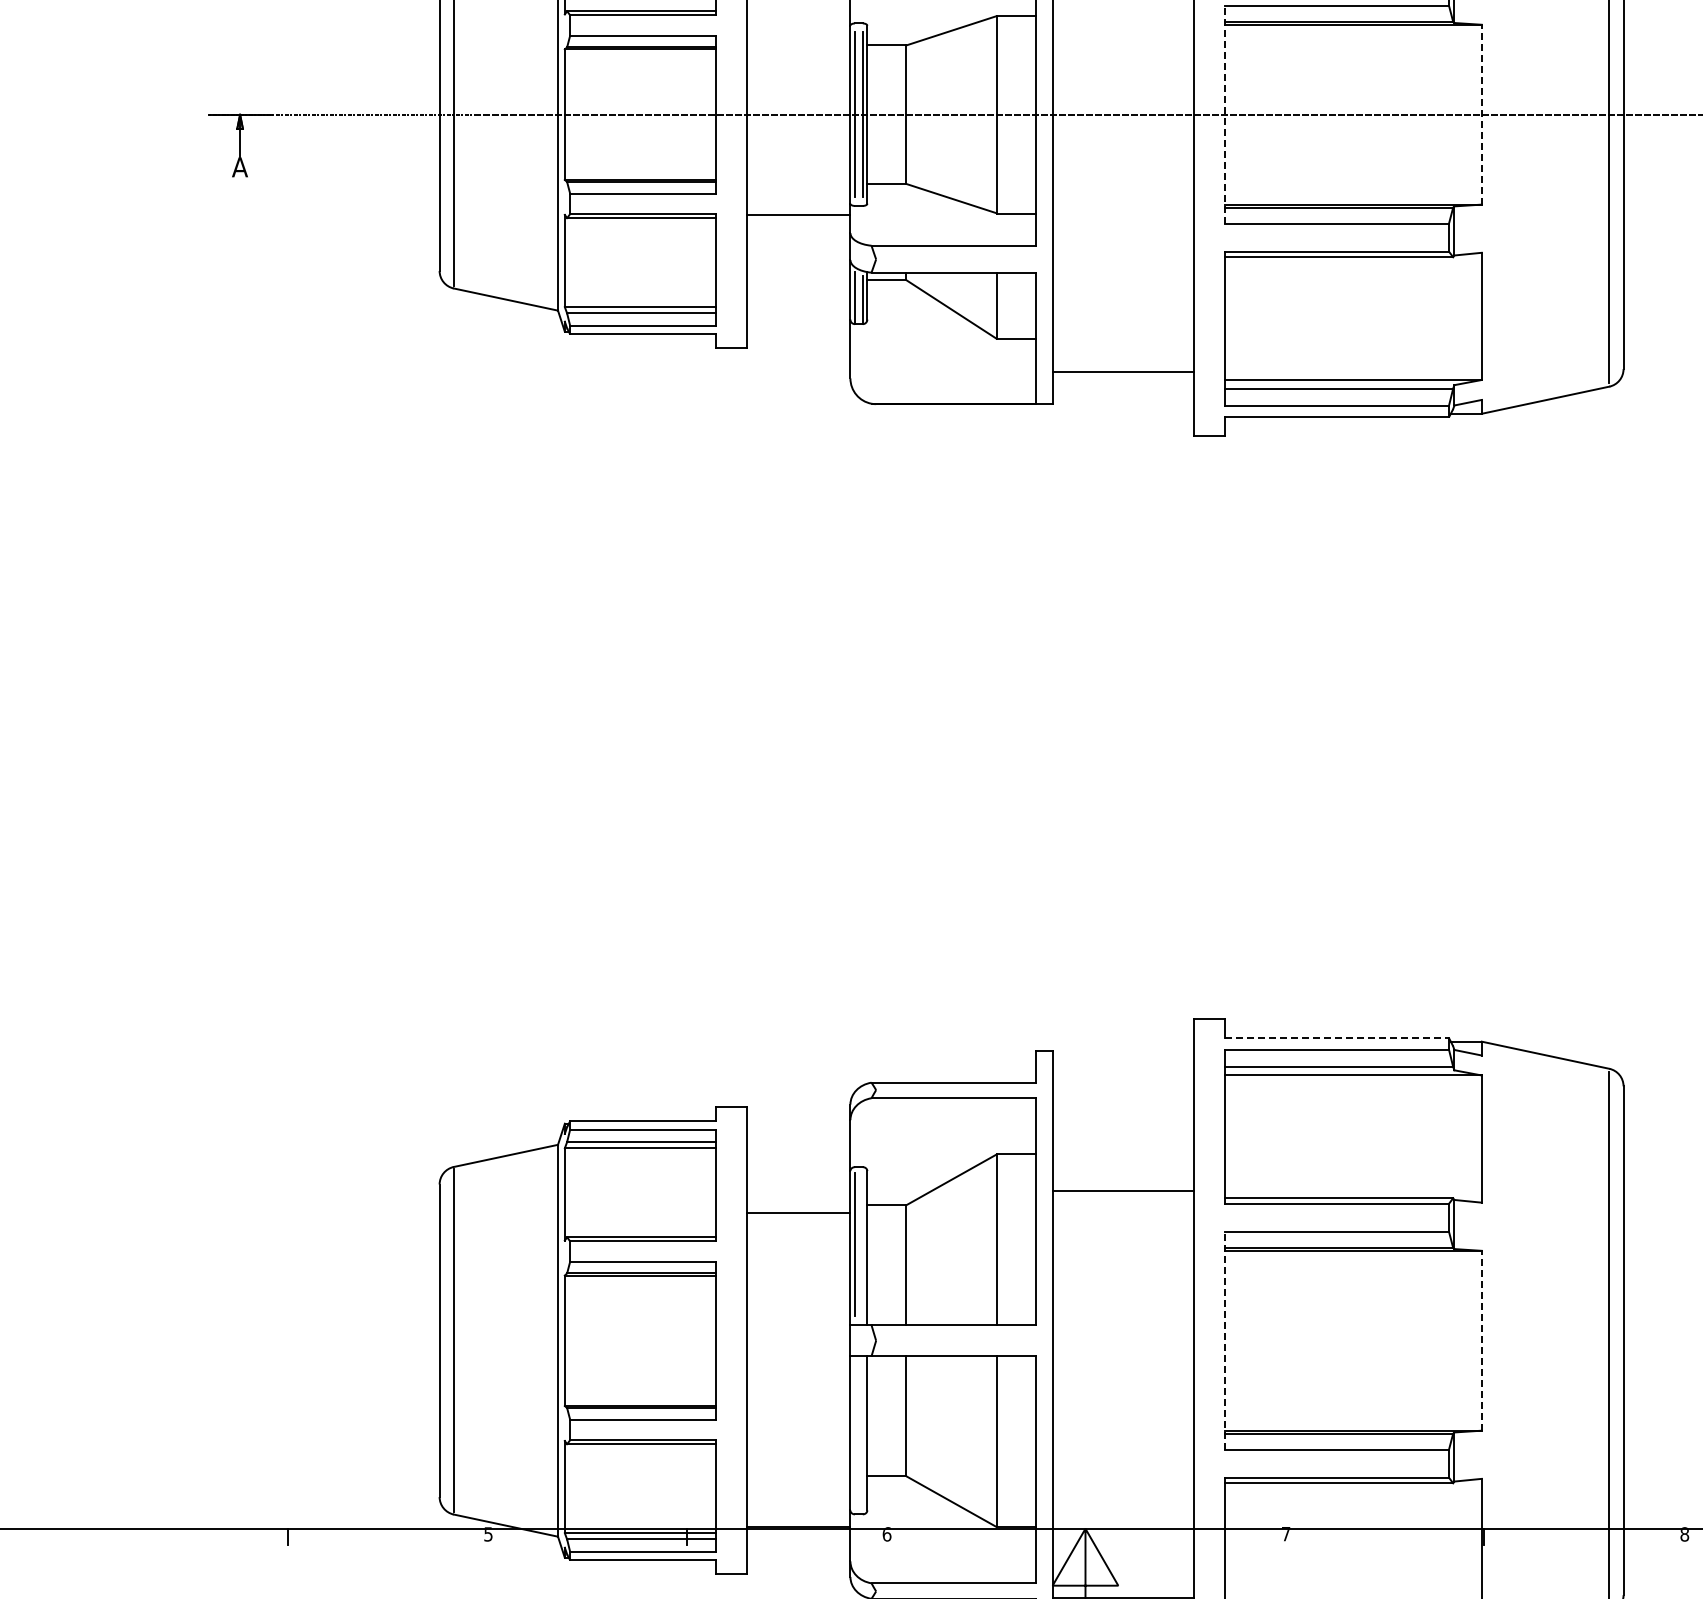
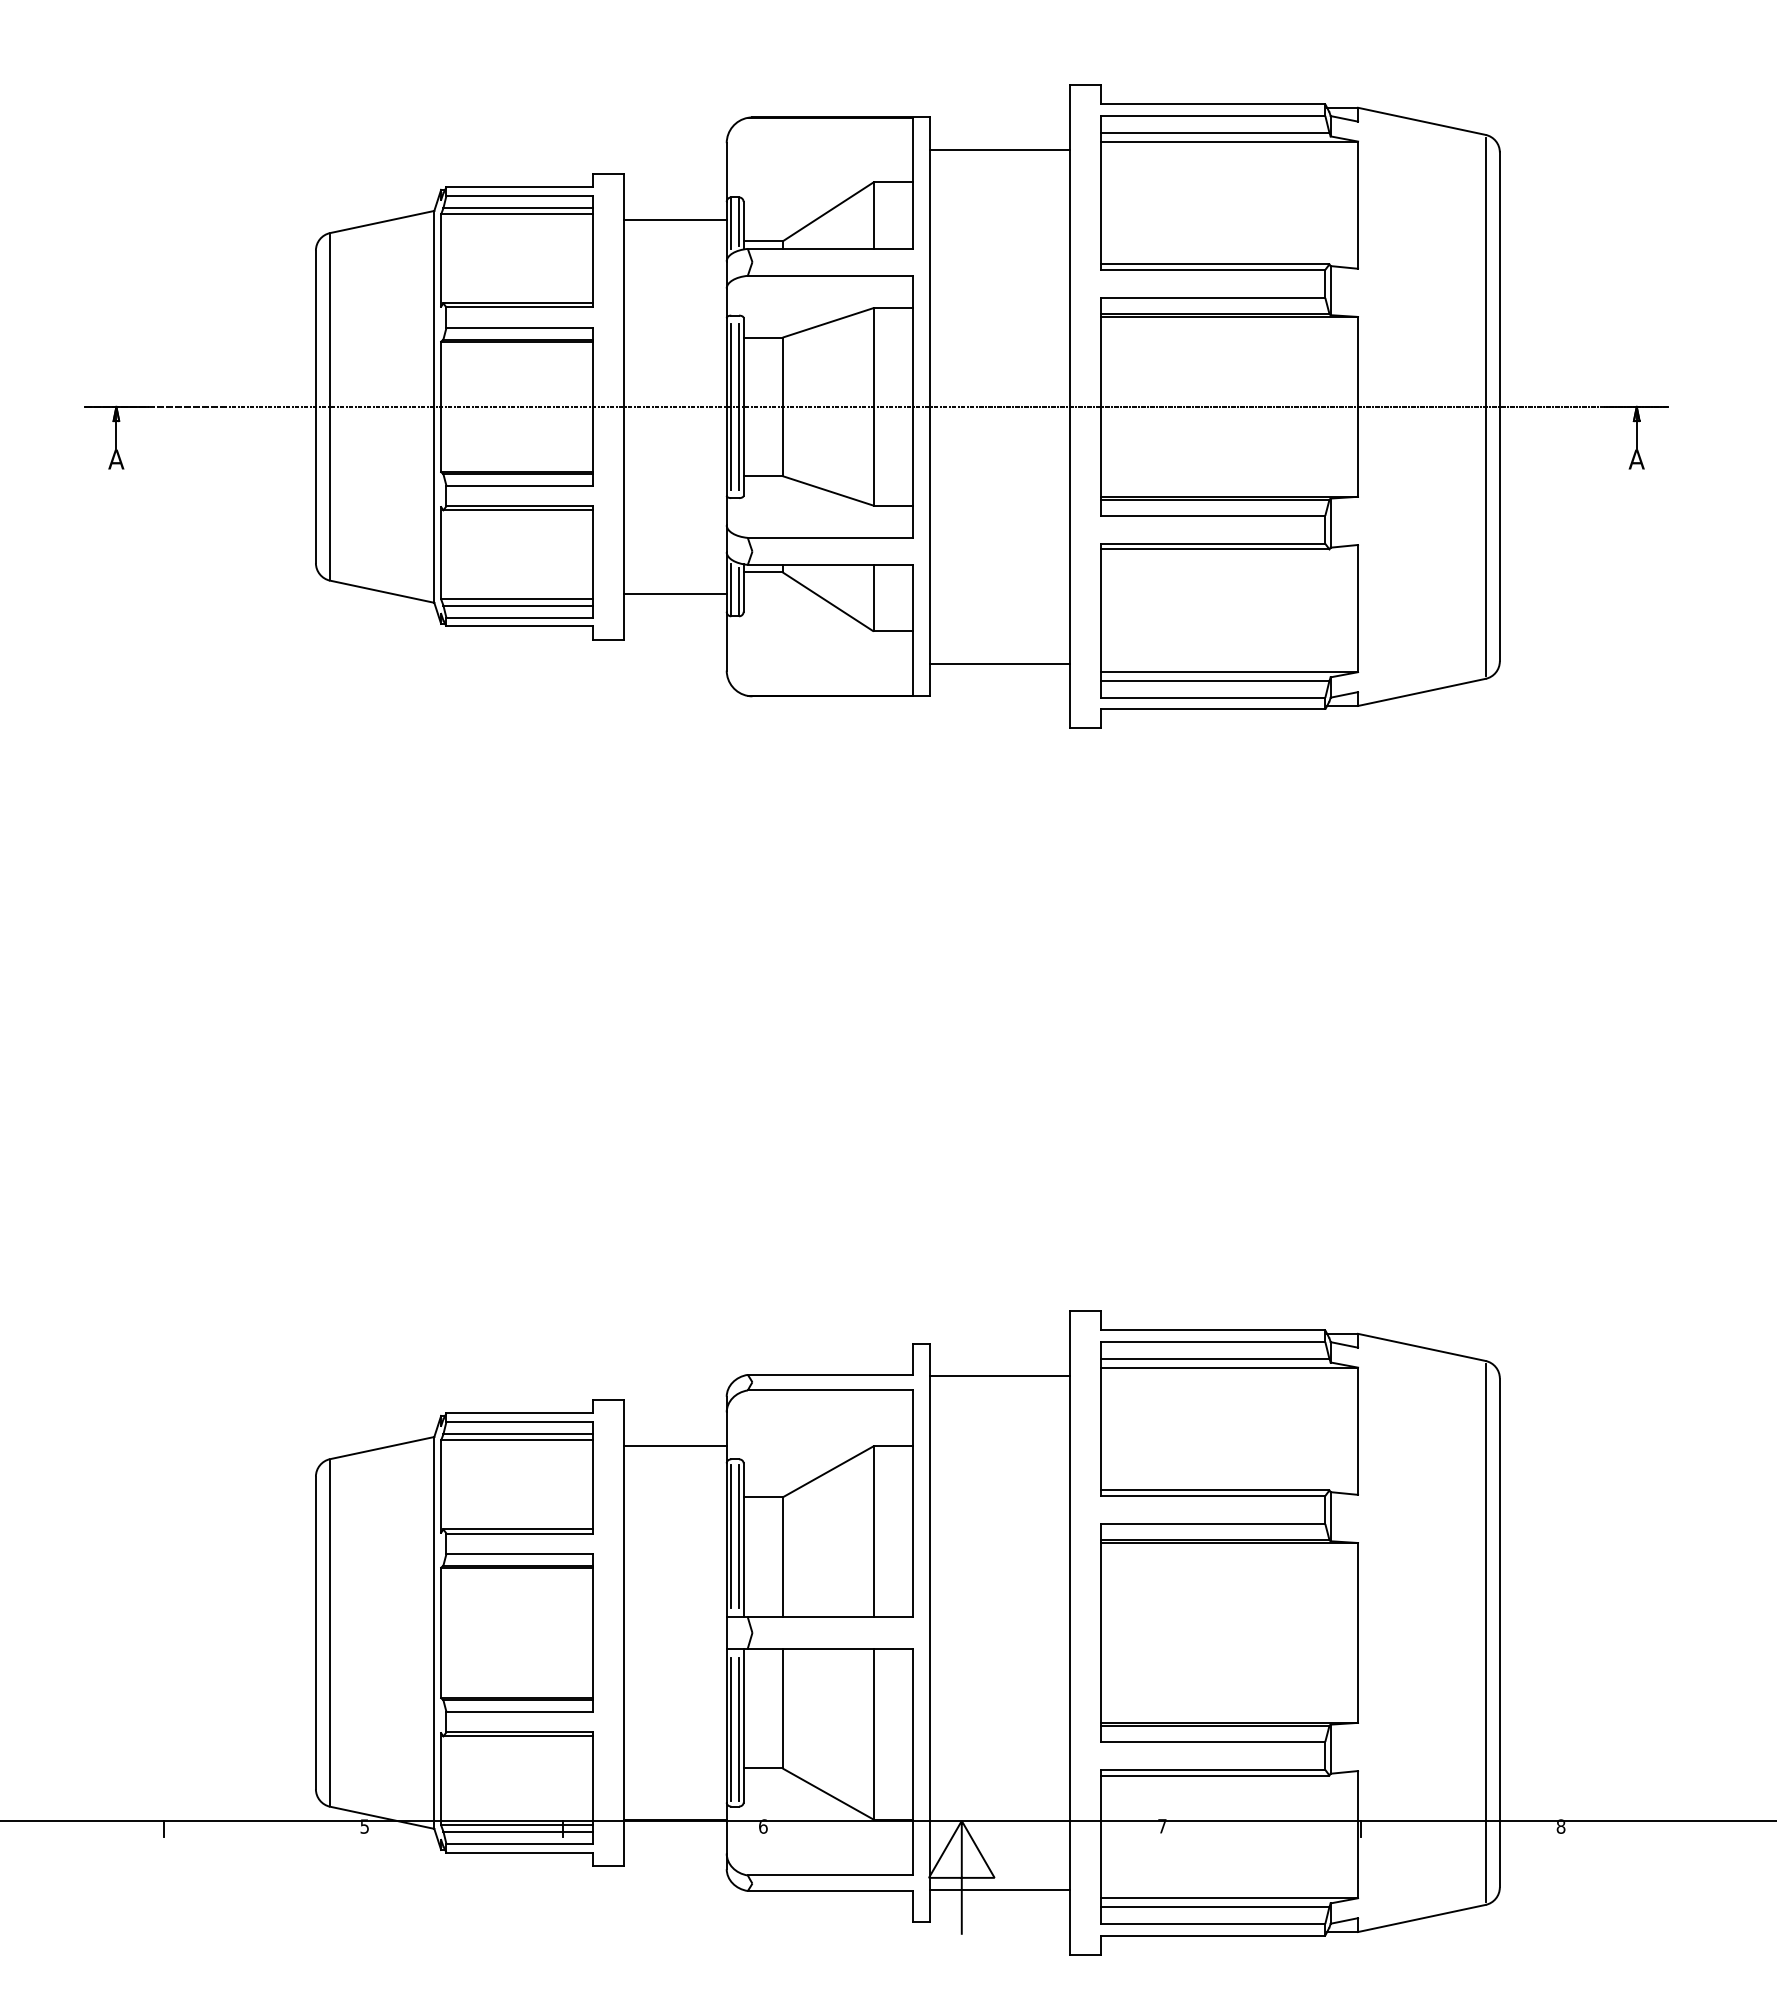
line: (1225, 114) -> (1101, 406), dashed -> solid
line: (1482, 114) -> (1358, 406), dashed -> solid
line: (798, 215) -> (674, 593), moved
line: (1337, 1038) -> (1213, 1330), dashed -> solid
line: (1123, 1191) -> (999, 1375), moved
line: (798, 1213) -> (674, 1446), moved
line: (863, 1243) -> (739, 1535), added
line: (1225, 1340) -> (1101, 1632), dashed -> solid
line: (1482, 1340) -> (1358, 1632), dashed -> solid
line: (855, 1437) -> (731, 1729), added
line: (863, 1437) -> (739, 1729), added

